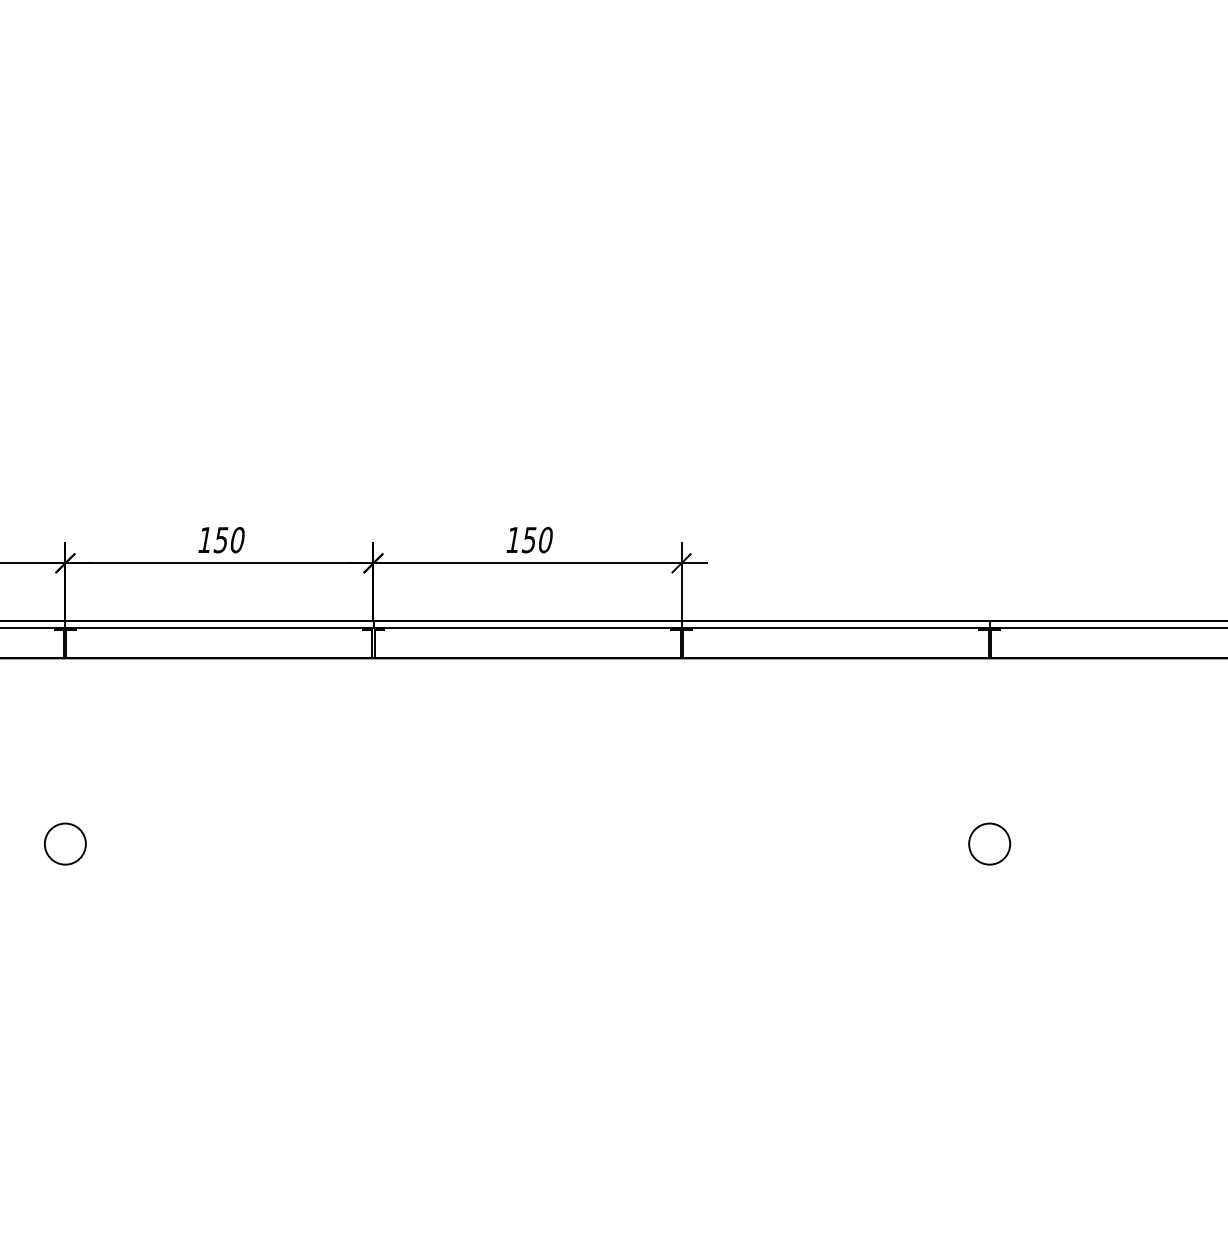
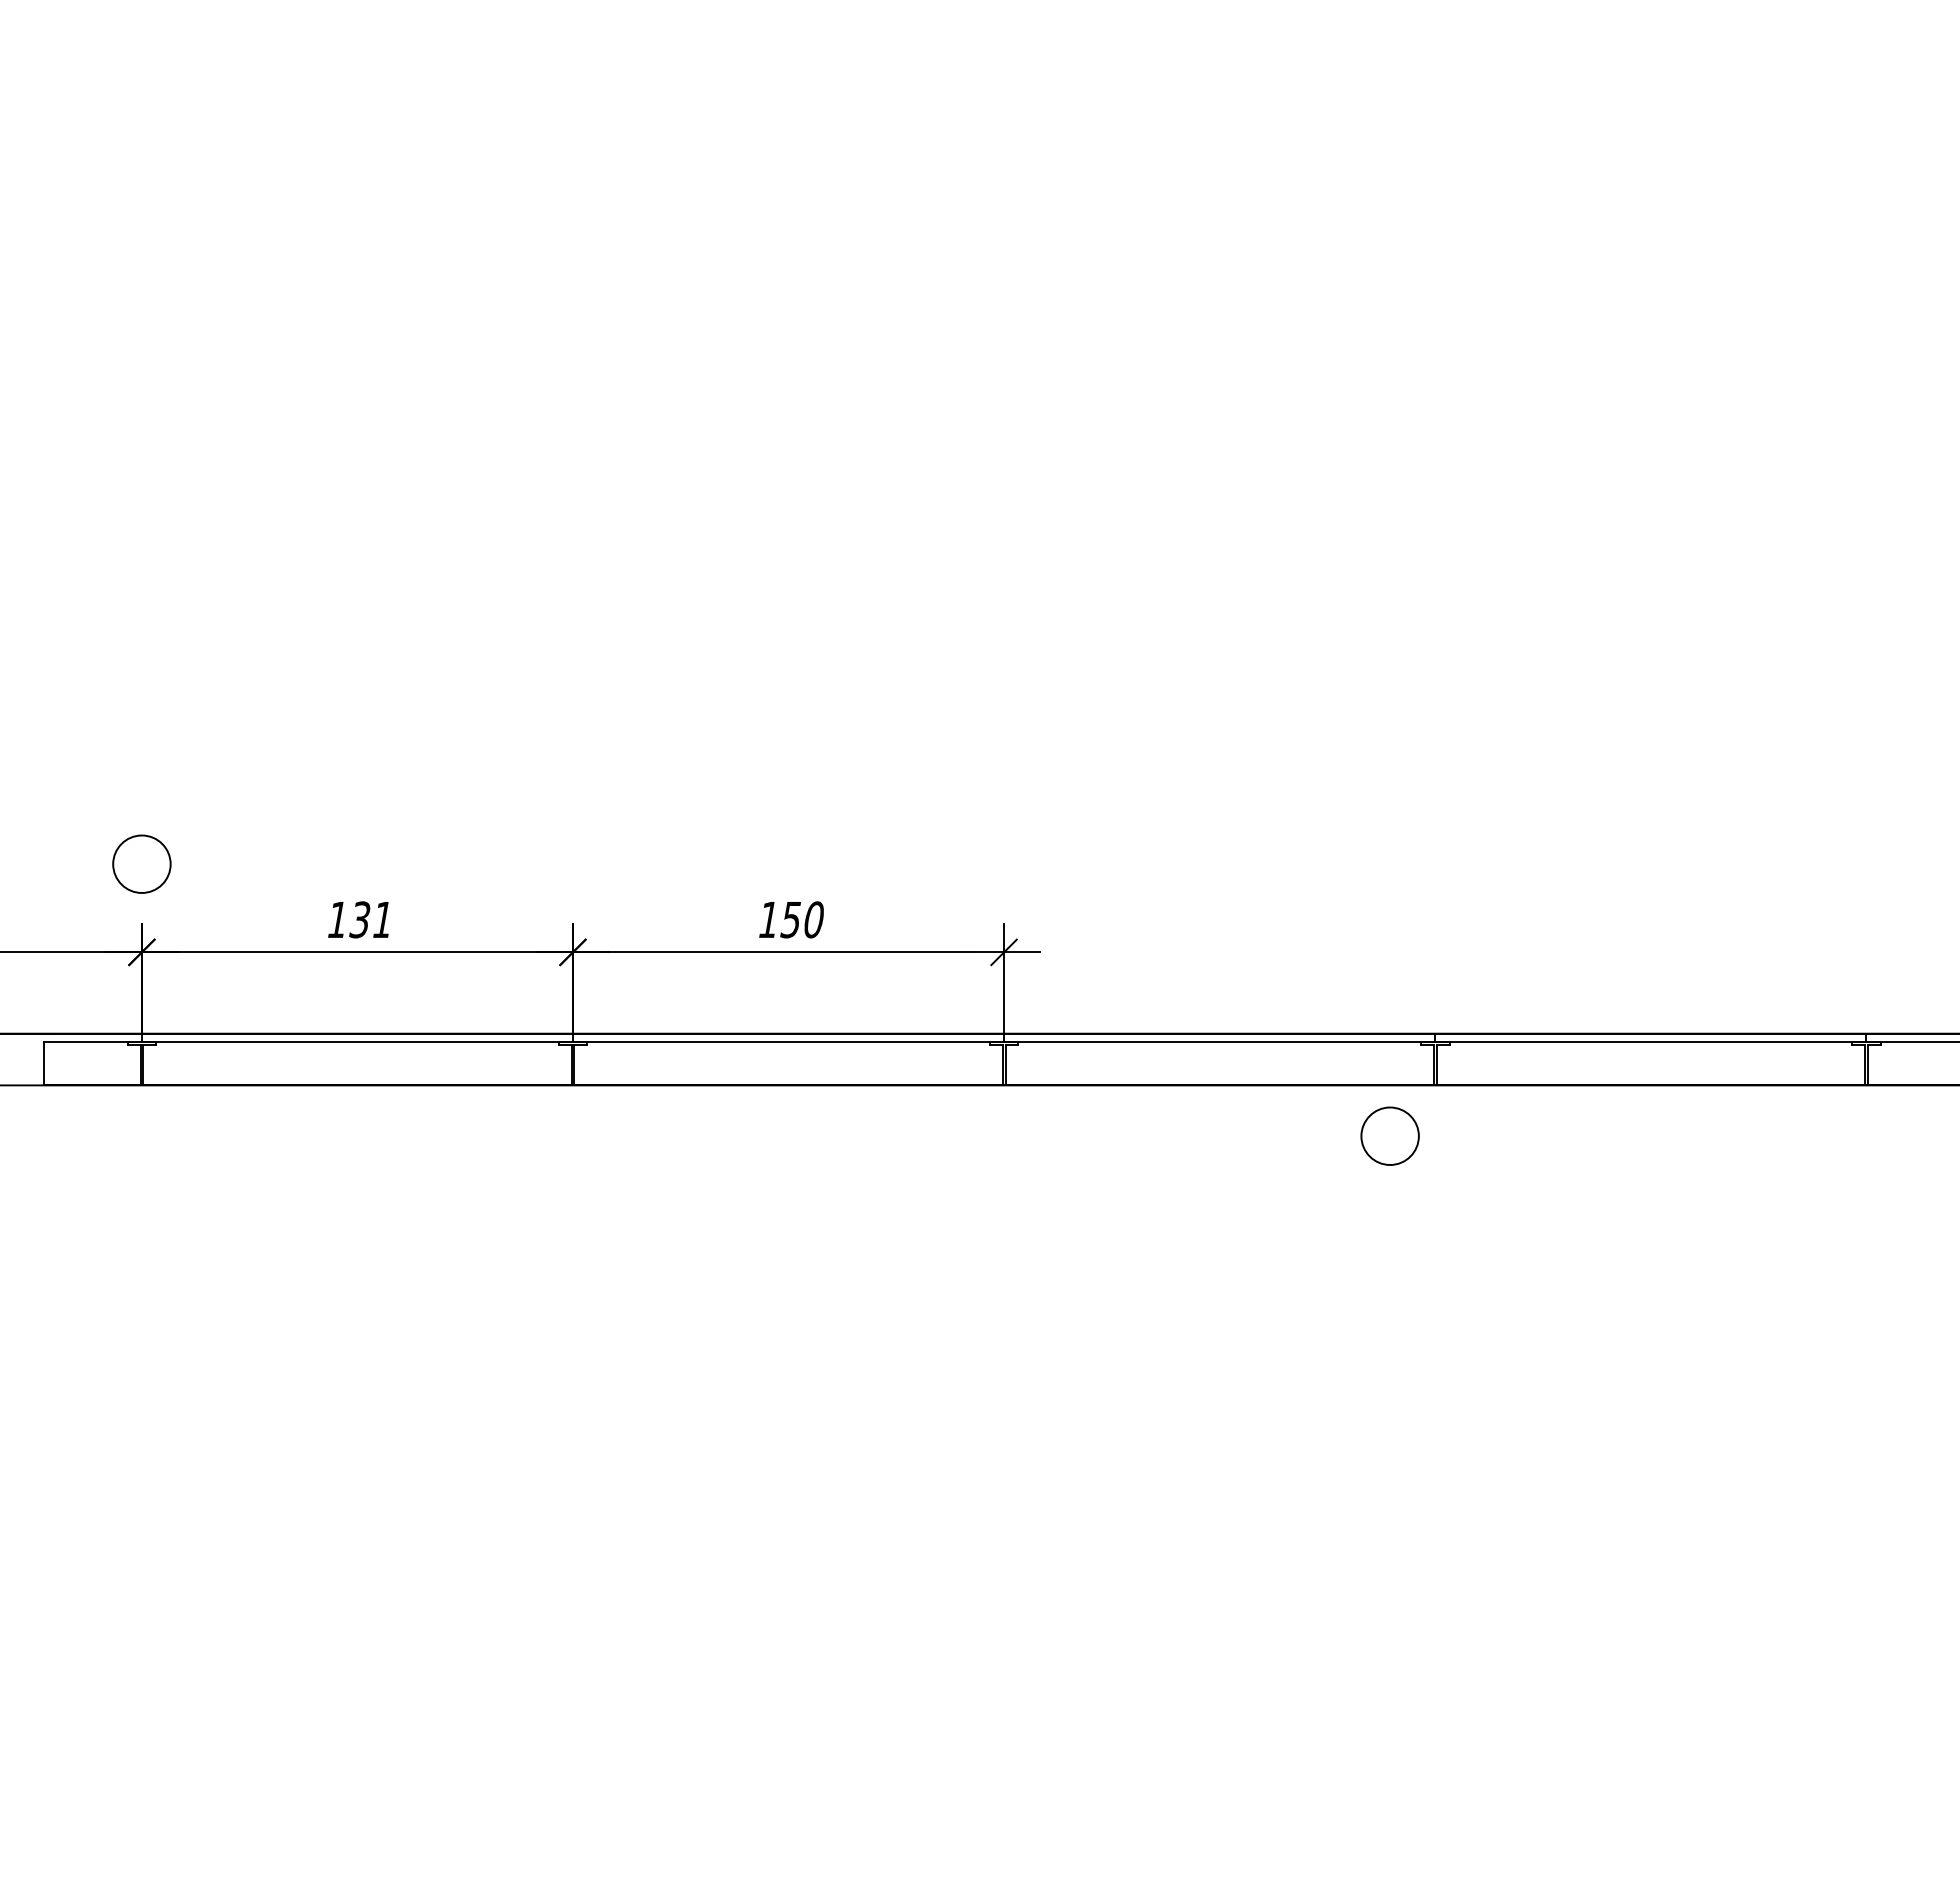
text: (228, 539) -> (370, 919), 150 -> 131
circle: (65, 843) -> (141, 863), moved
circle: (989, 843) -> (1389, 1135), moved

